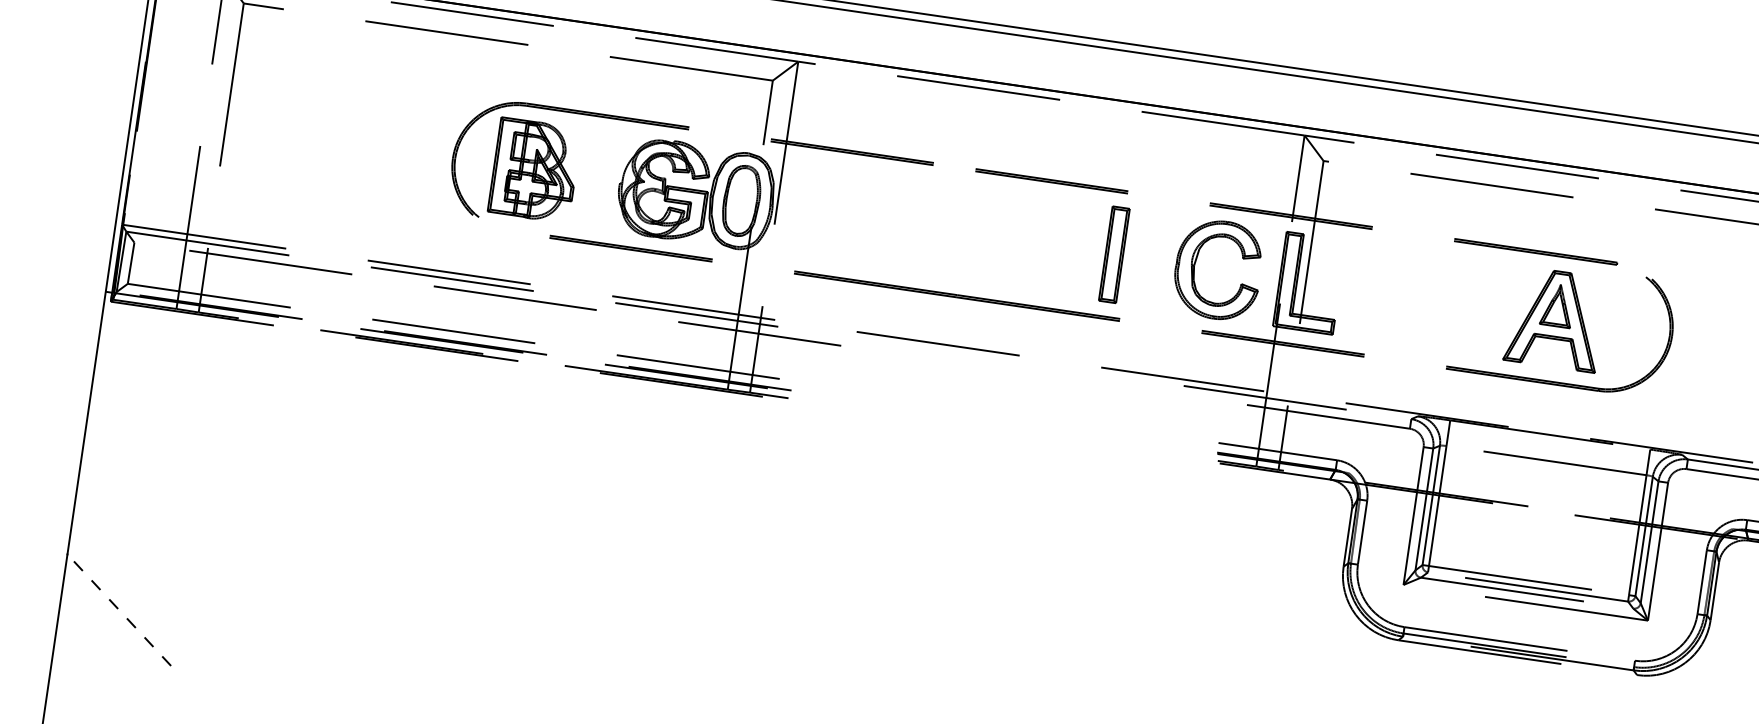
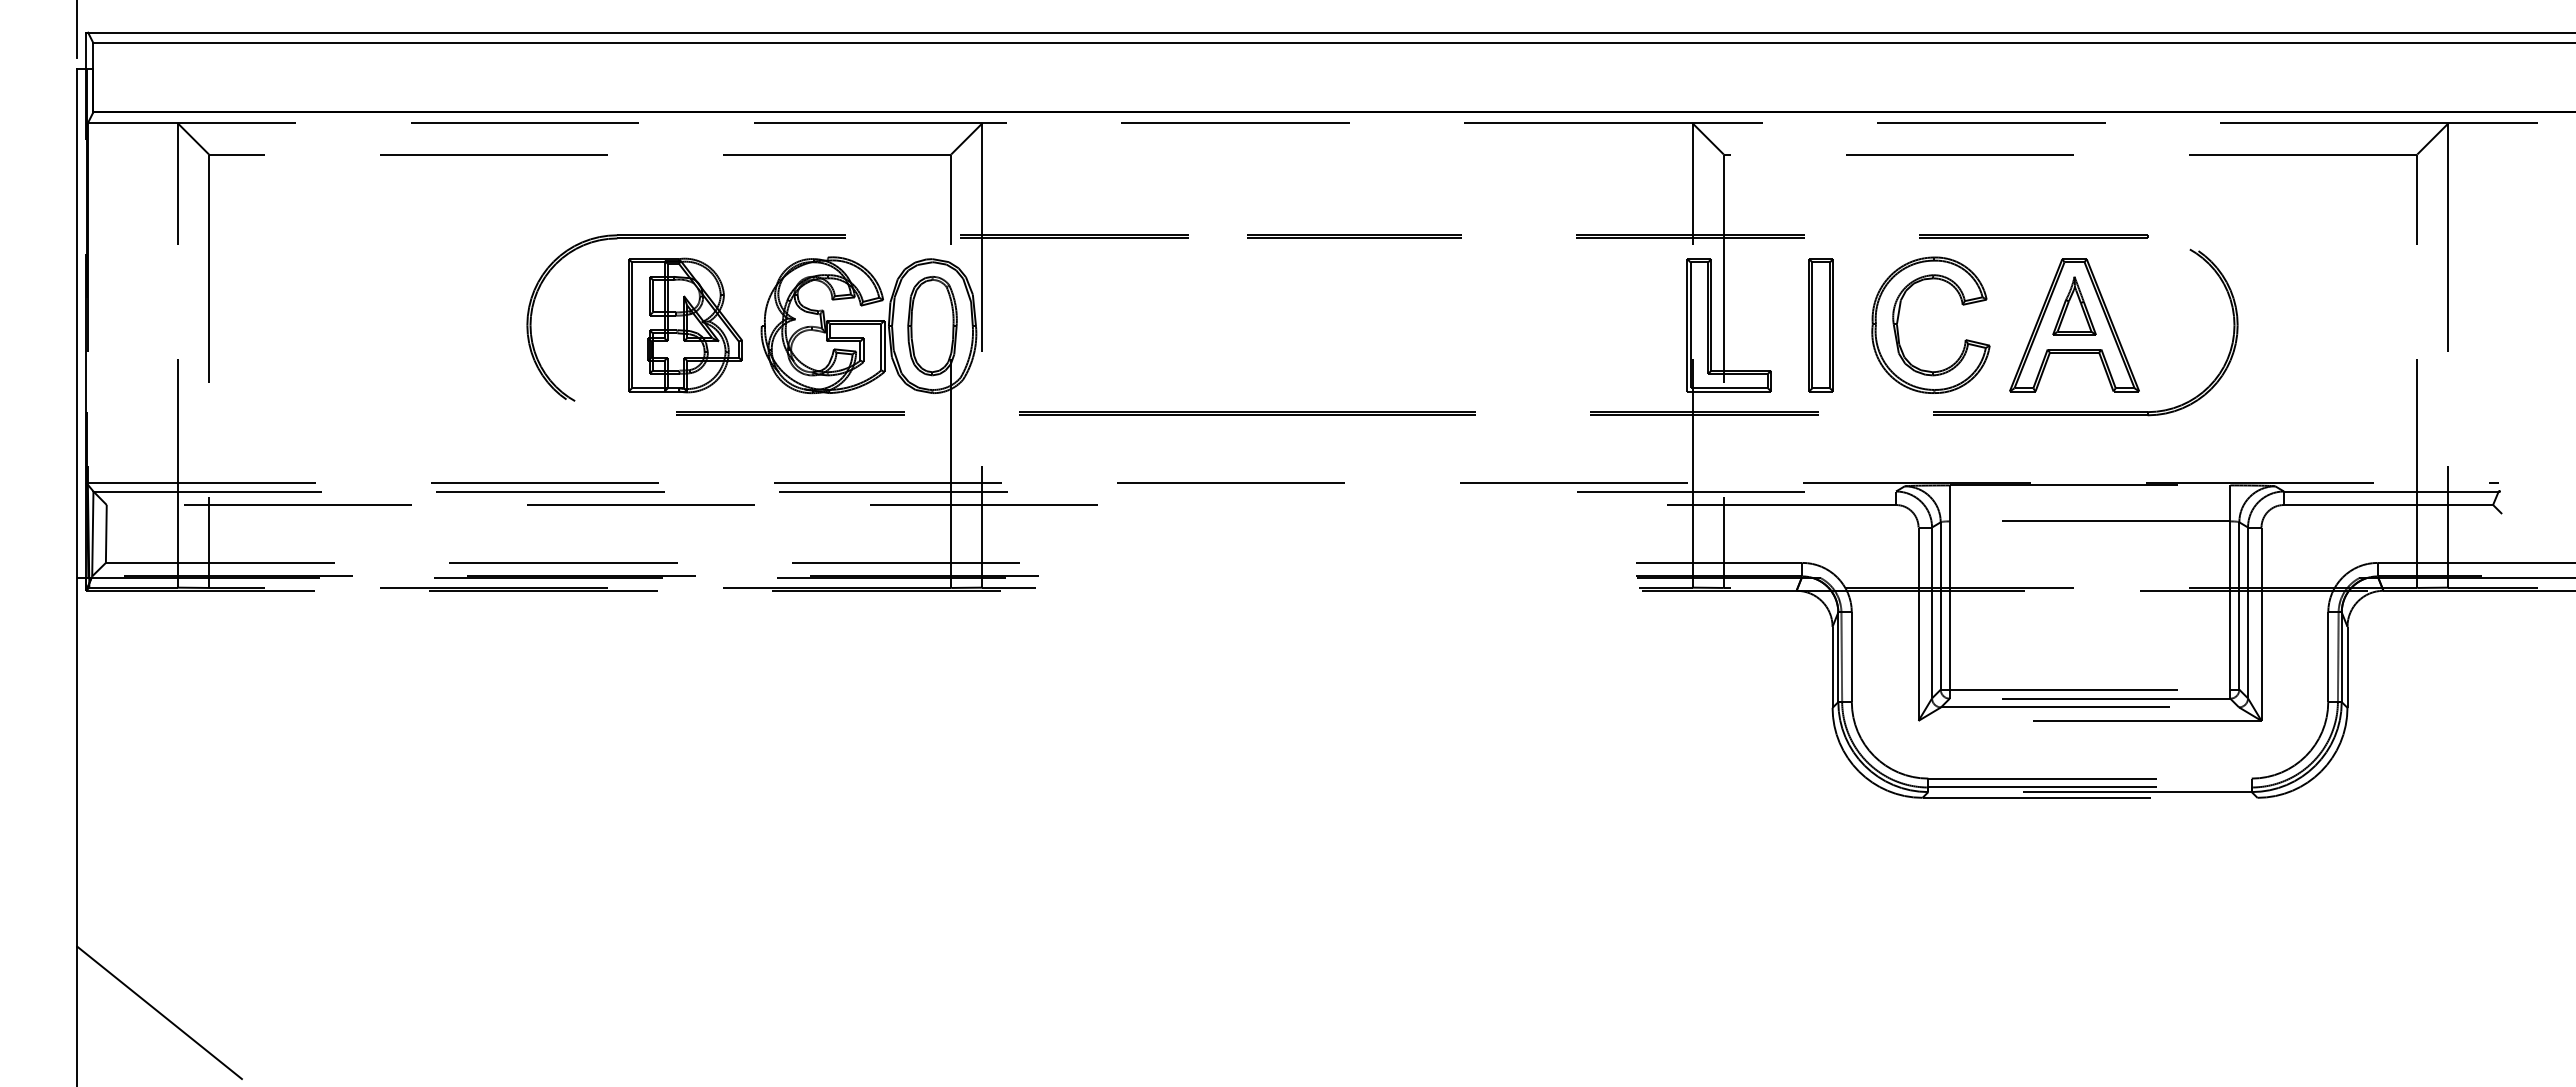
part: (534, 170) -> (685, 325), moved
part: (1113, 254) -> (1820, 325), moved
part: (1196, 260) -> (1899, 316), moved
line: (119, 609) -> (159, 1012), dashed -> solid

